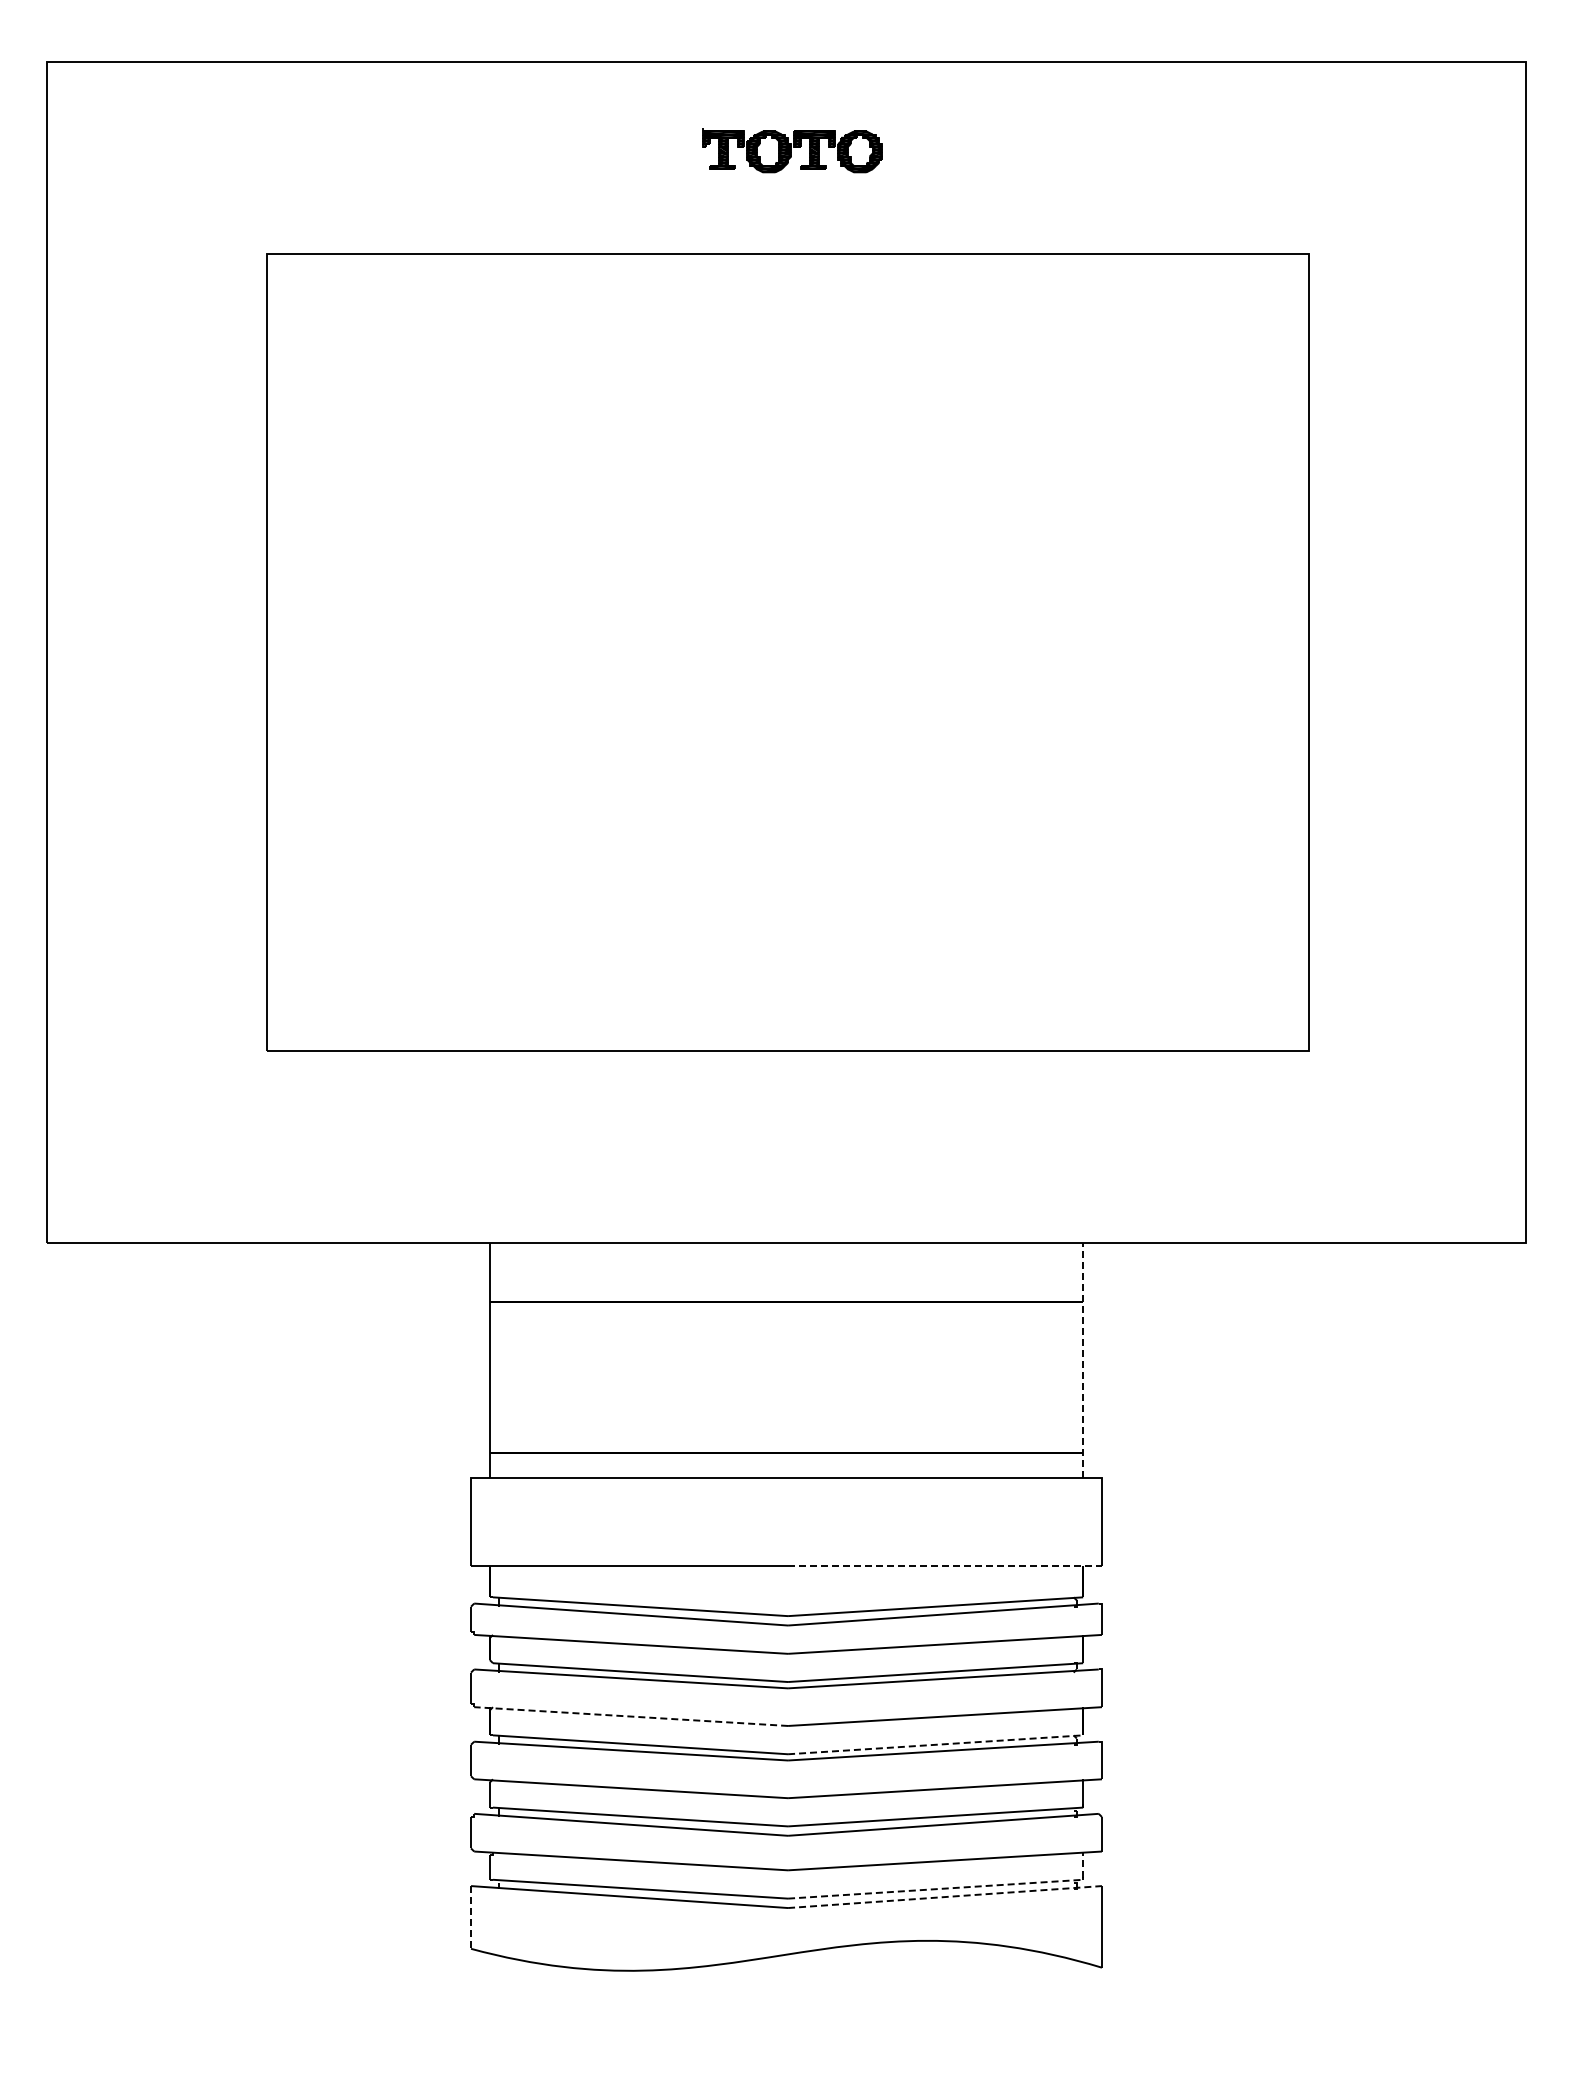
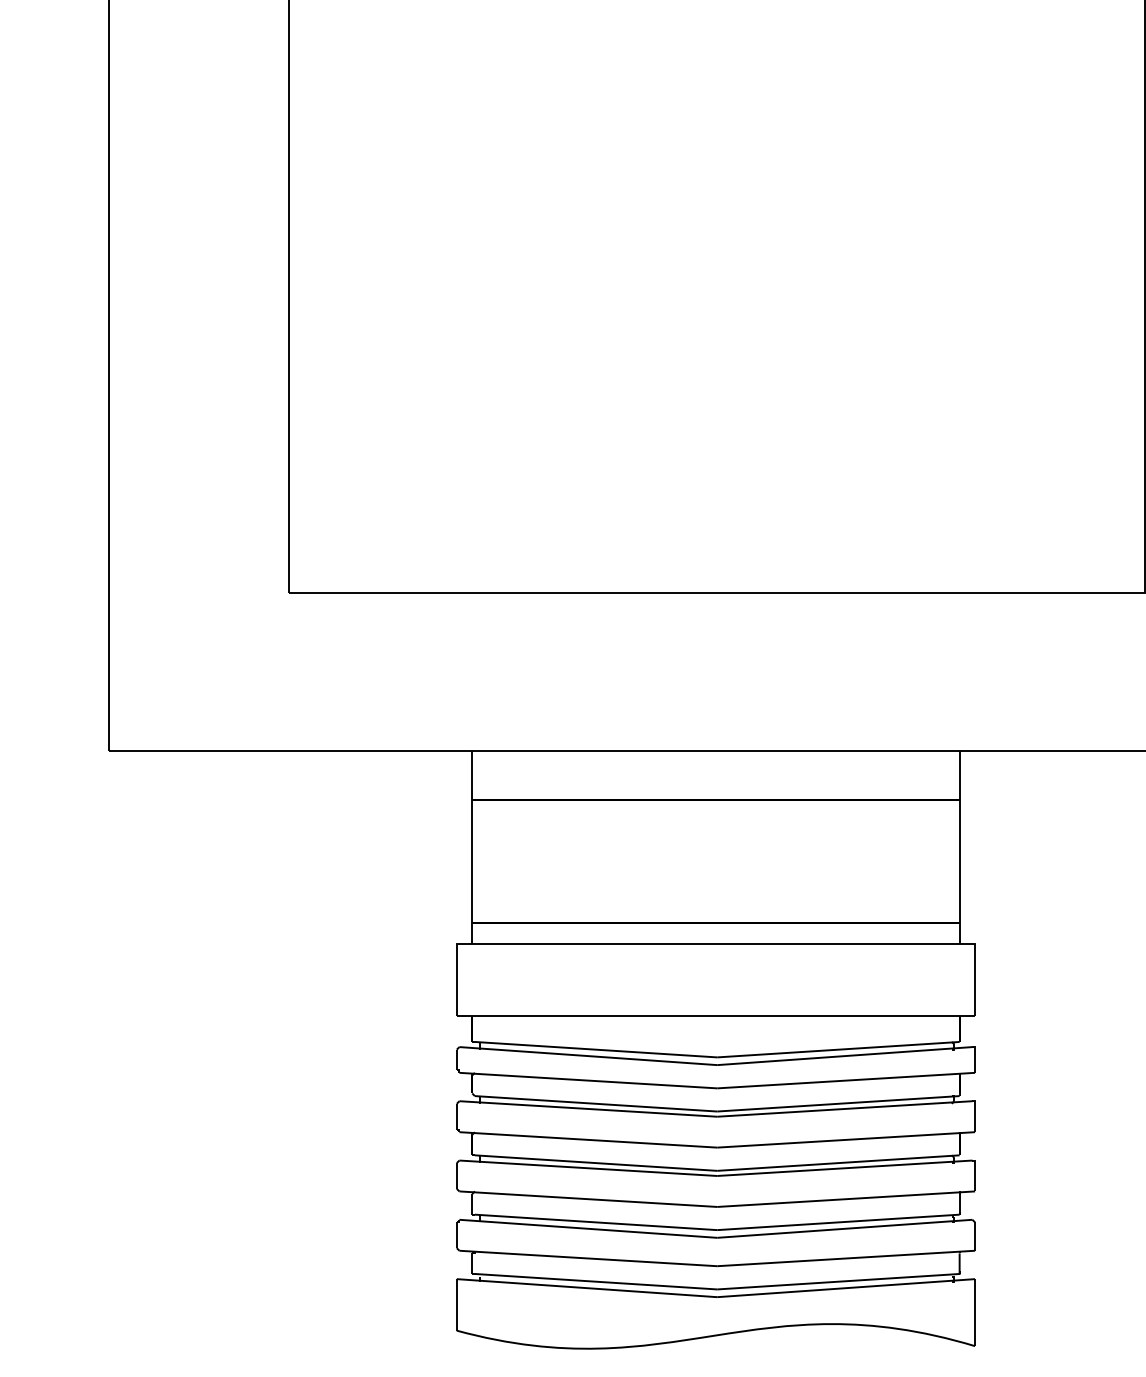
line: (1083, 1360) -> (959, 847), dashed -> solid
line: (945, 1565) -> (846, 1015), dashed -> solid
line: (630, 1716) -> (587, 1139), dashed -> solid
line: (935, 1744) -> (838, 1162), dashed -> solid
line: (949, 1888) -> (849, 1281), dashed -> solid
line: (945, 1897) -> (846, 1288), dashed -> solid
line: (471, 1917) -> (457, 1304), dashed -> solid

